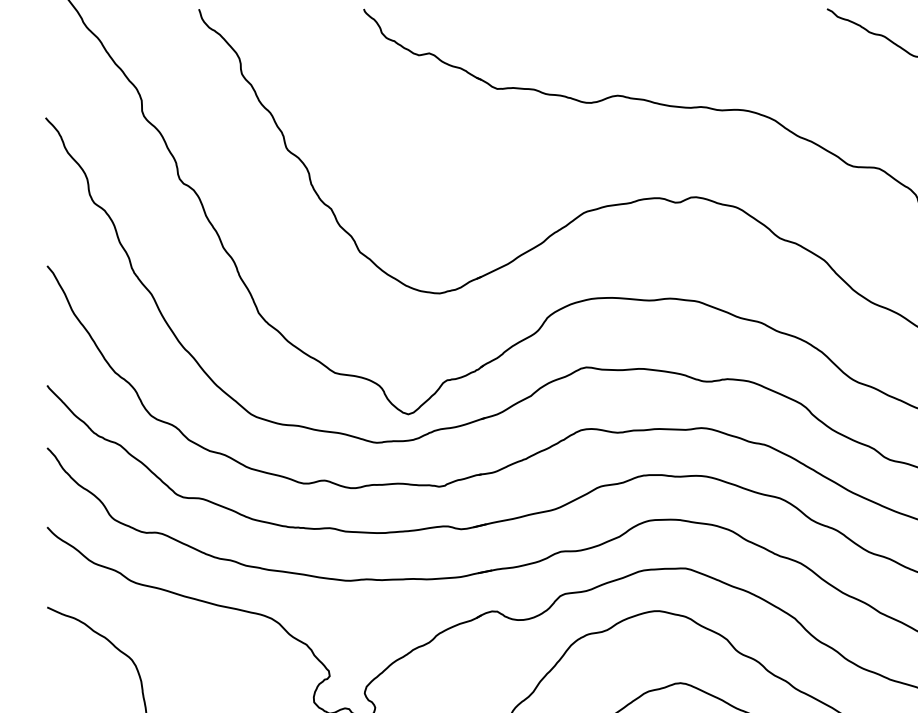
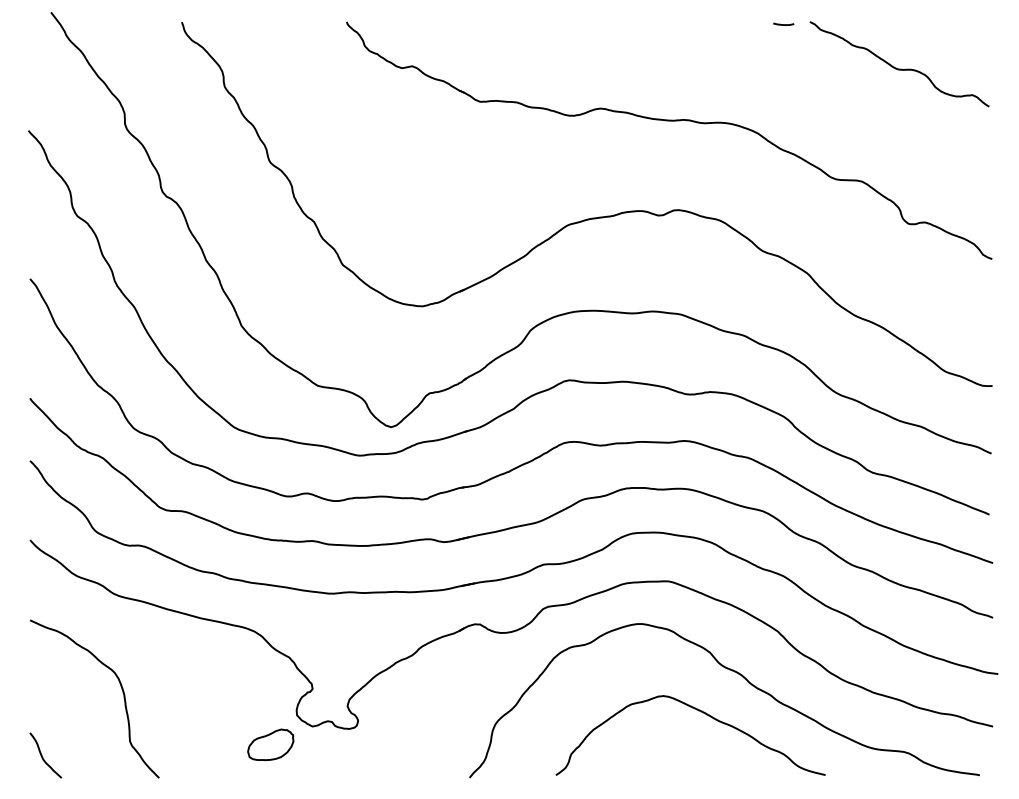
line: (800, 11) -> (783, 24), added

